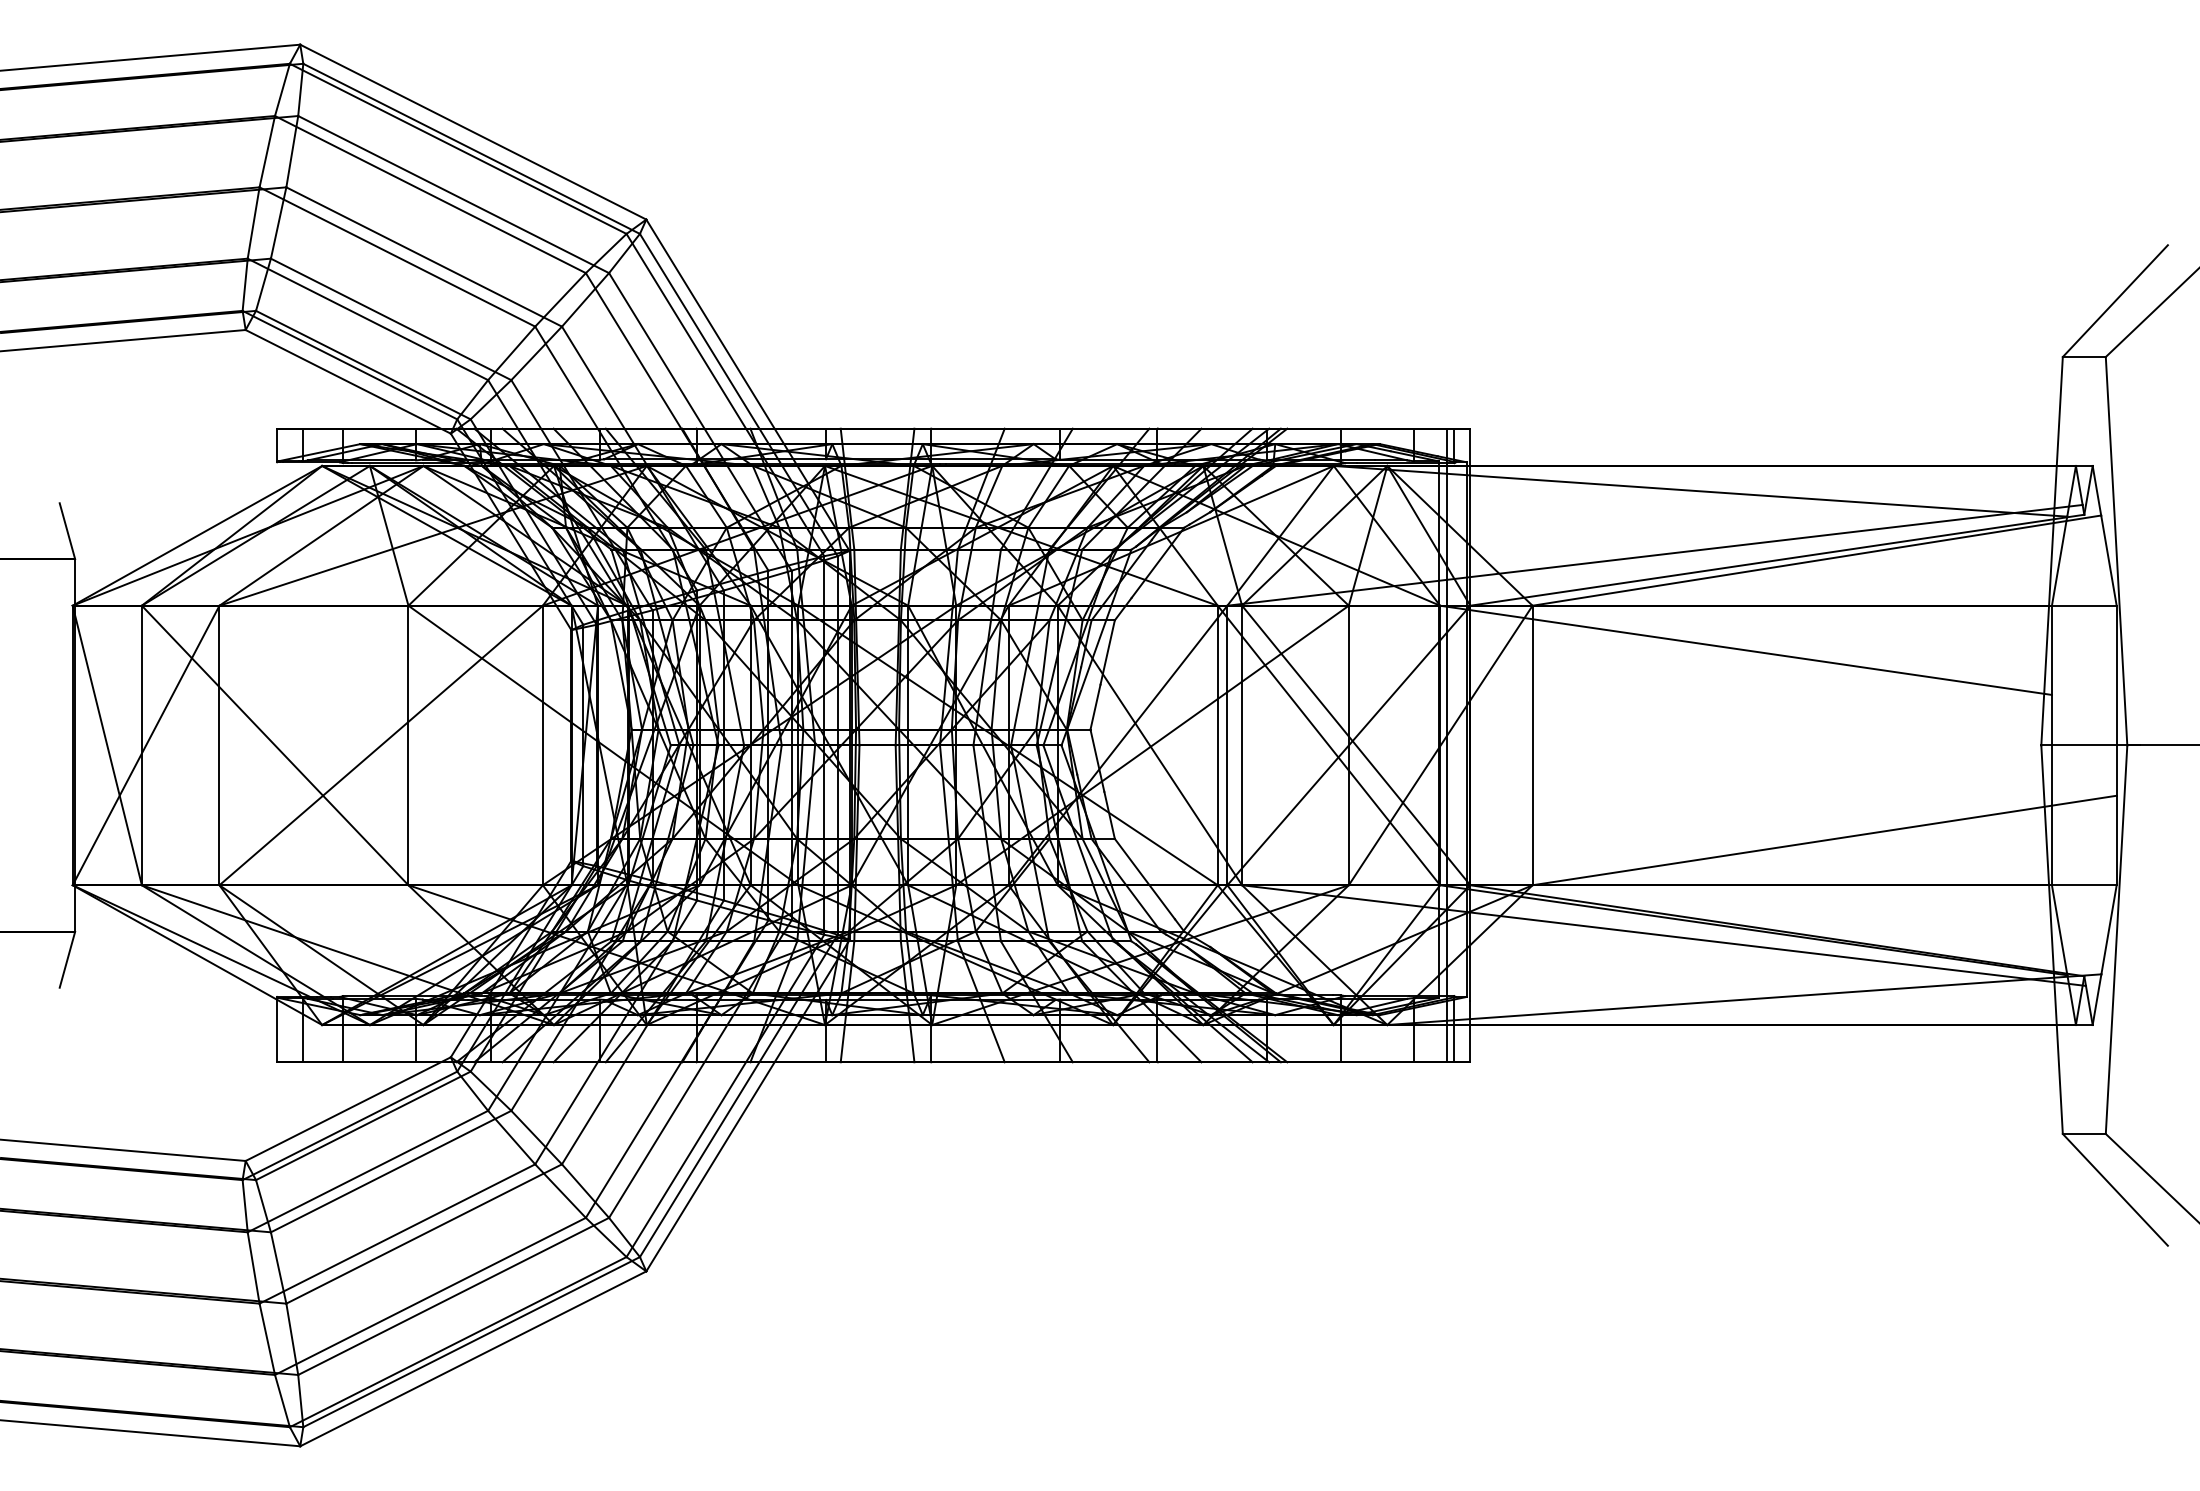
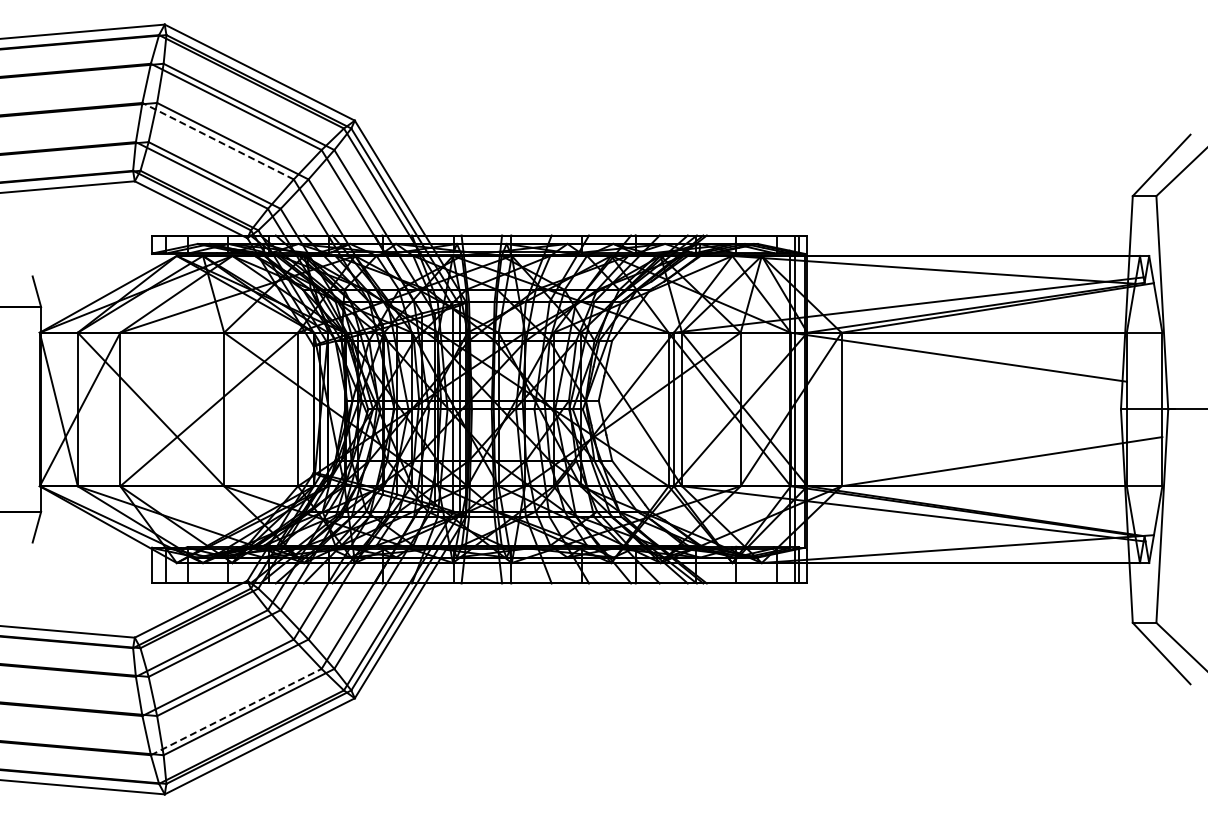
line: (398, 257) -> (218, 141), solid -> dashed
line: (430, 1297) -> (236, 712), solid -> dashed

